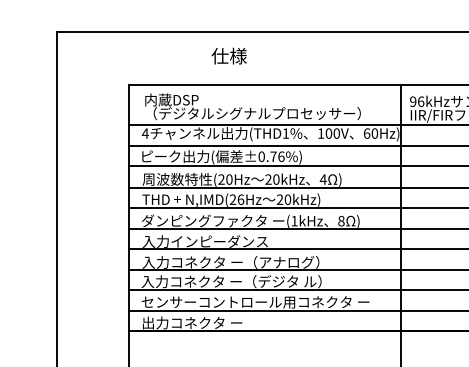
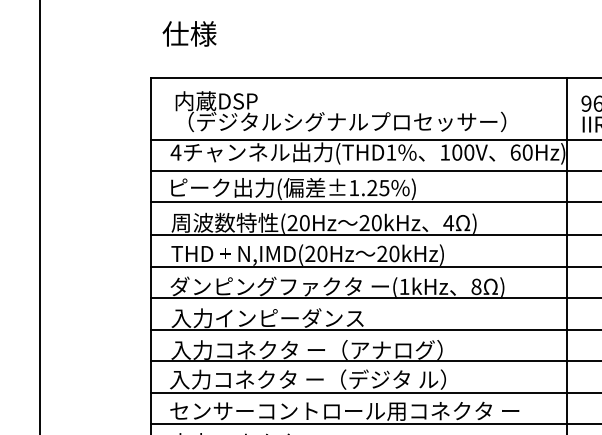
text: (228, 55) -> (188, 32), moved
text: (271, 156) -> (369, 187), ±0.76%) -> ±1.25%)
text: (240, 199) -> (321, 253), N,IMD(26Hz -> N,IMD(20Hz

